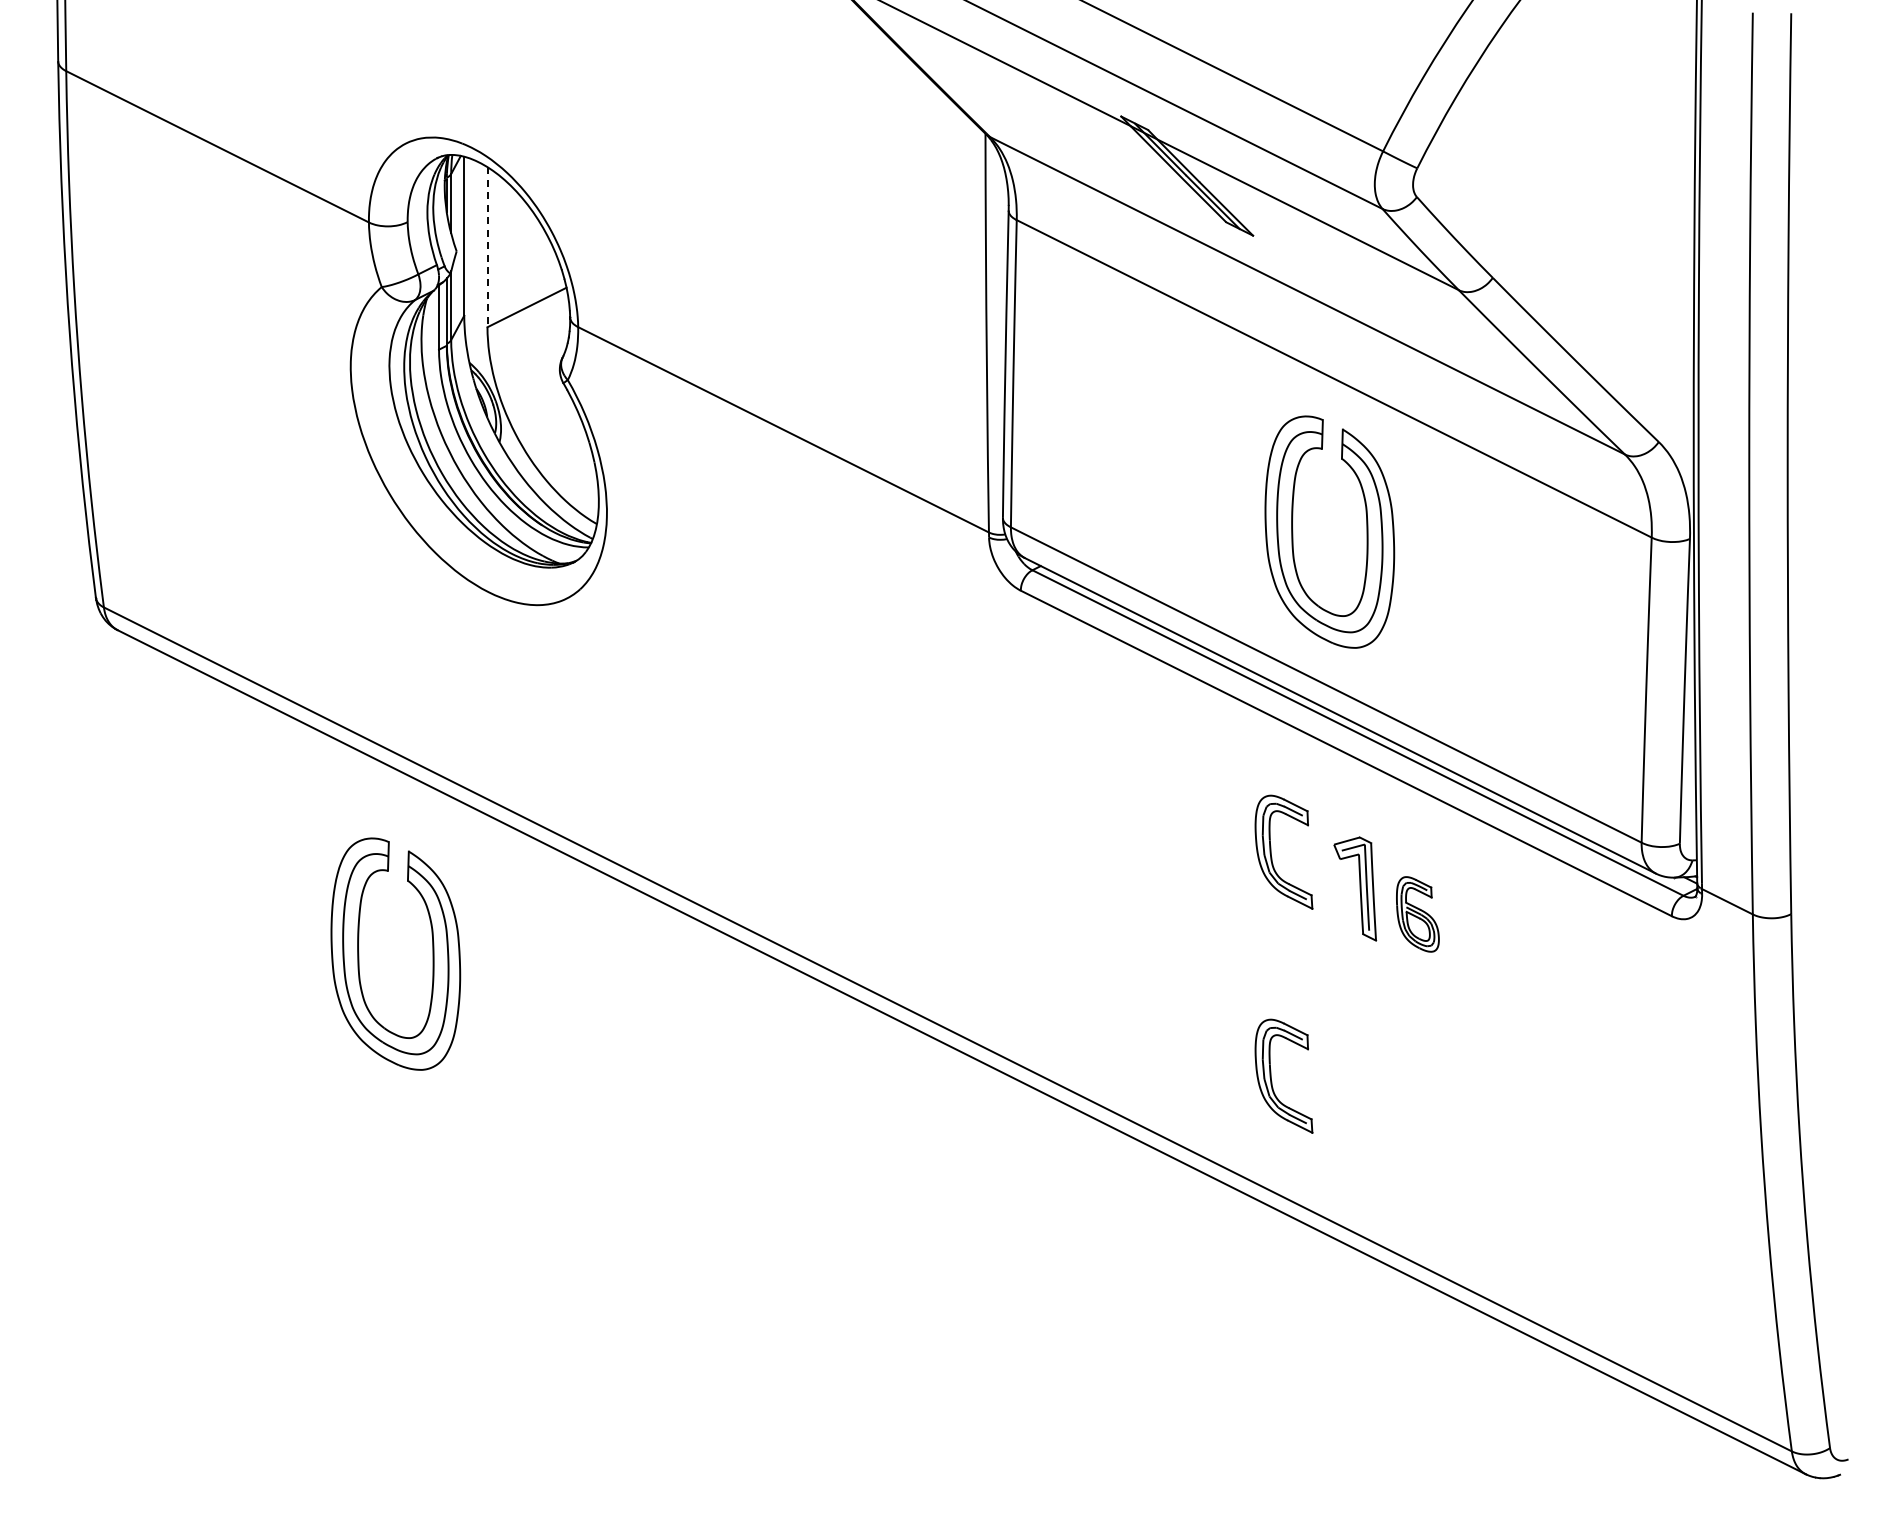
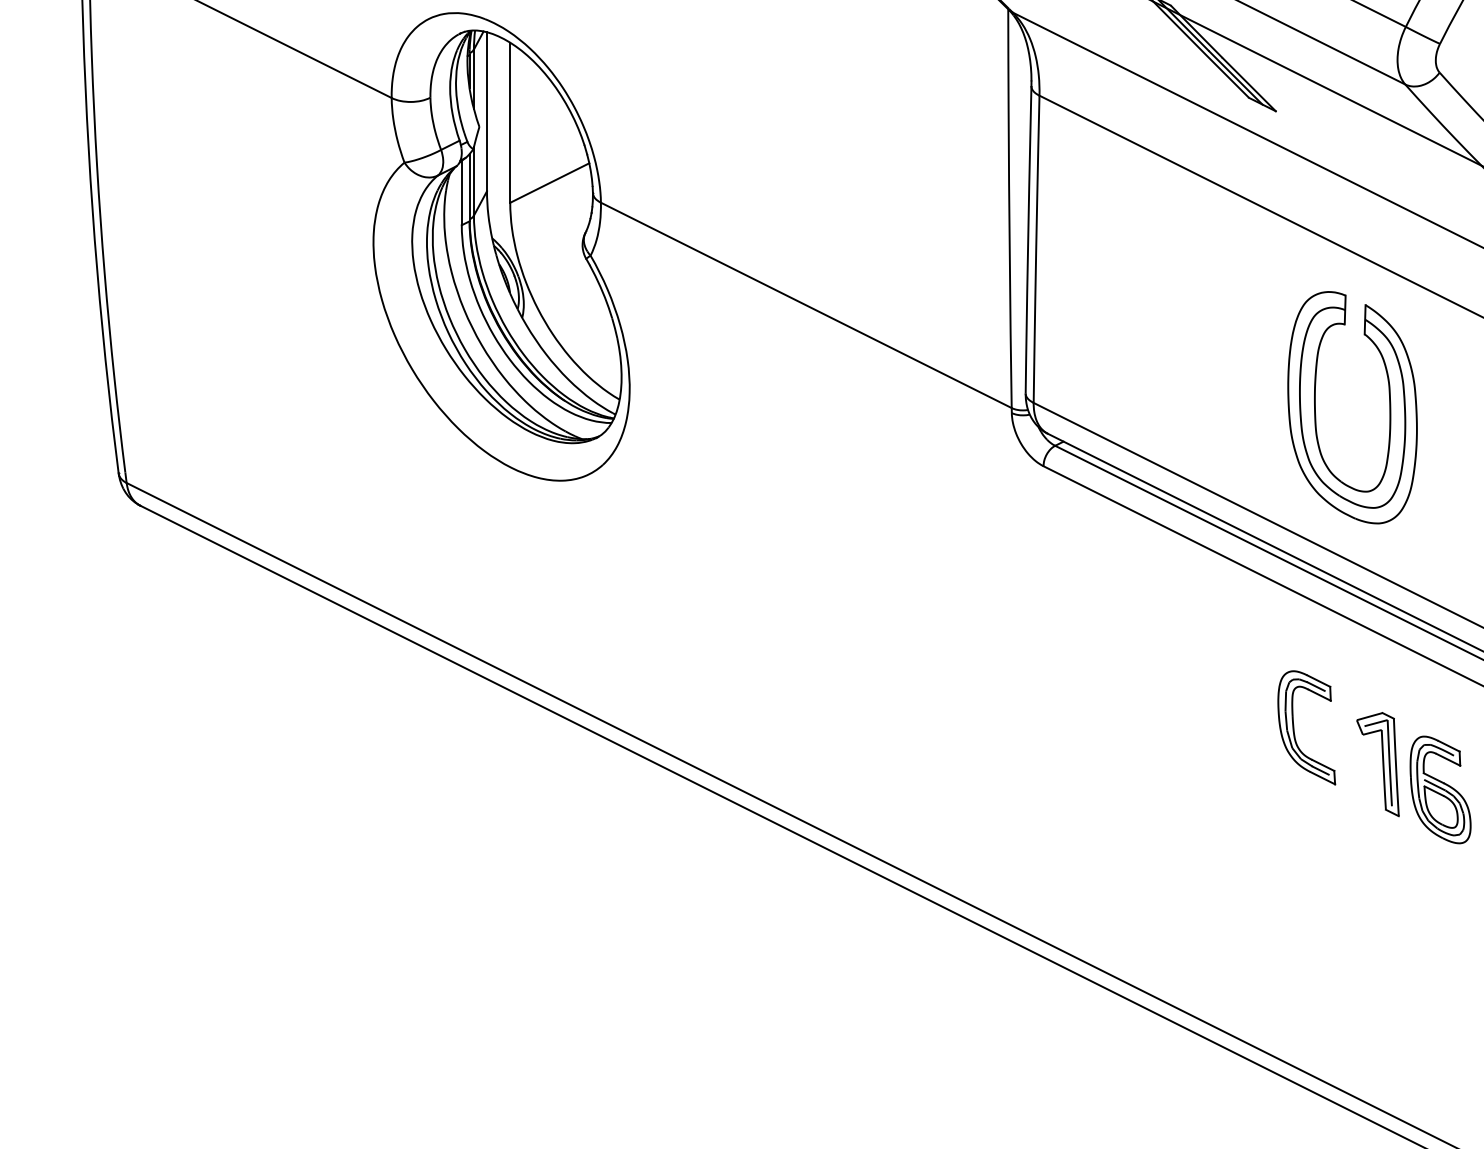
line: (487, 247) -> (510, 123), dashed -> solid
part: (1417, 914) -> (1440, 790), size x1.43
part: (359, 953) -> (382, 829), removed
part: (1271, 1075) -> (1294, 951), removed

